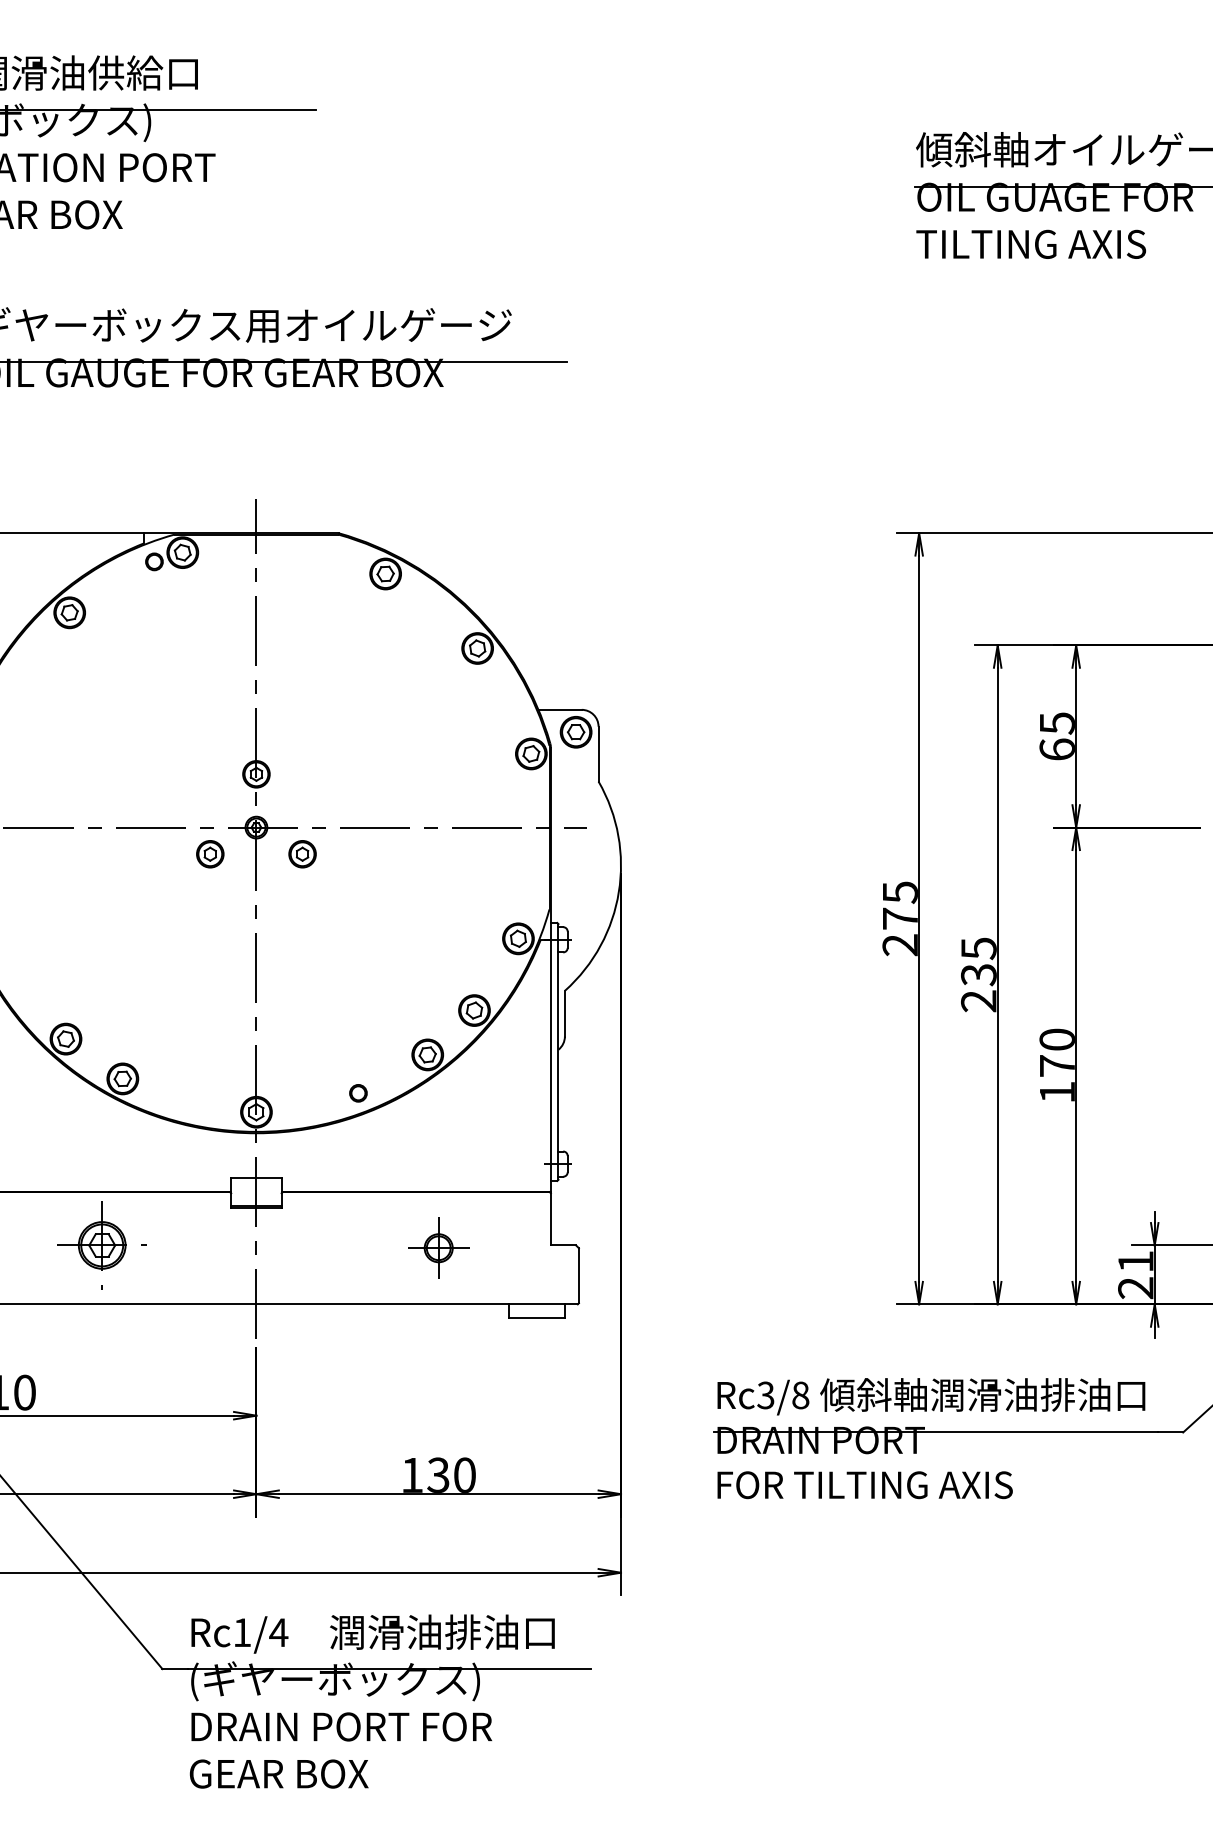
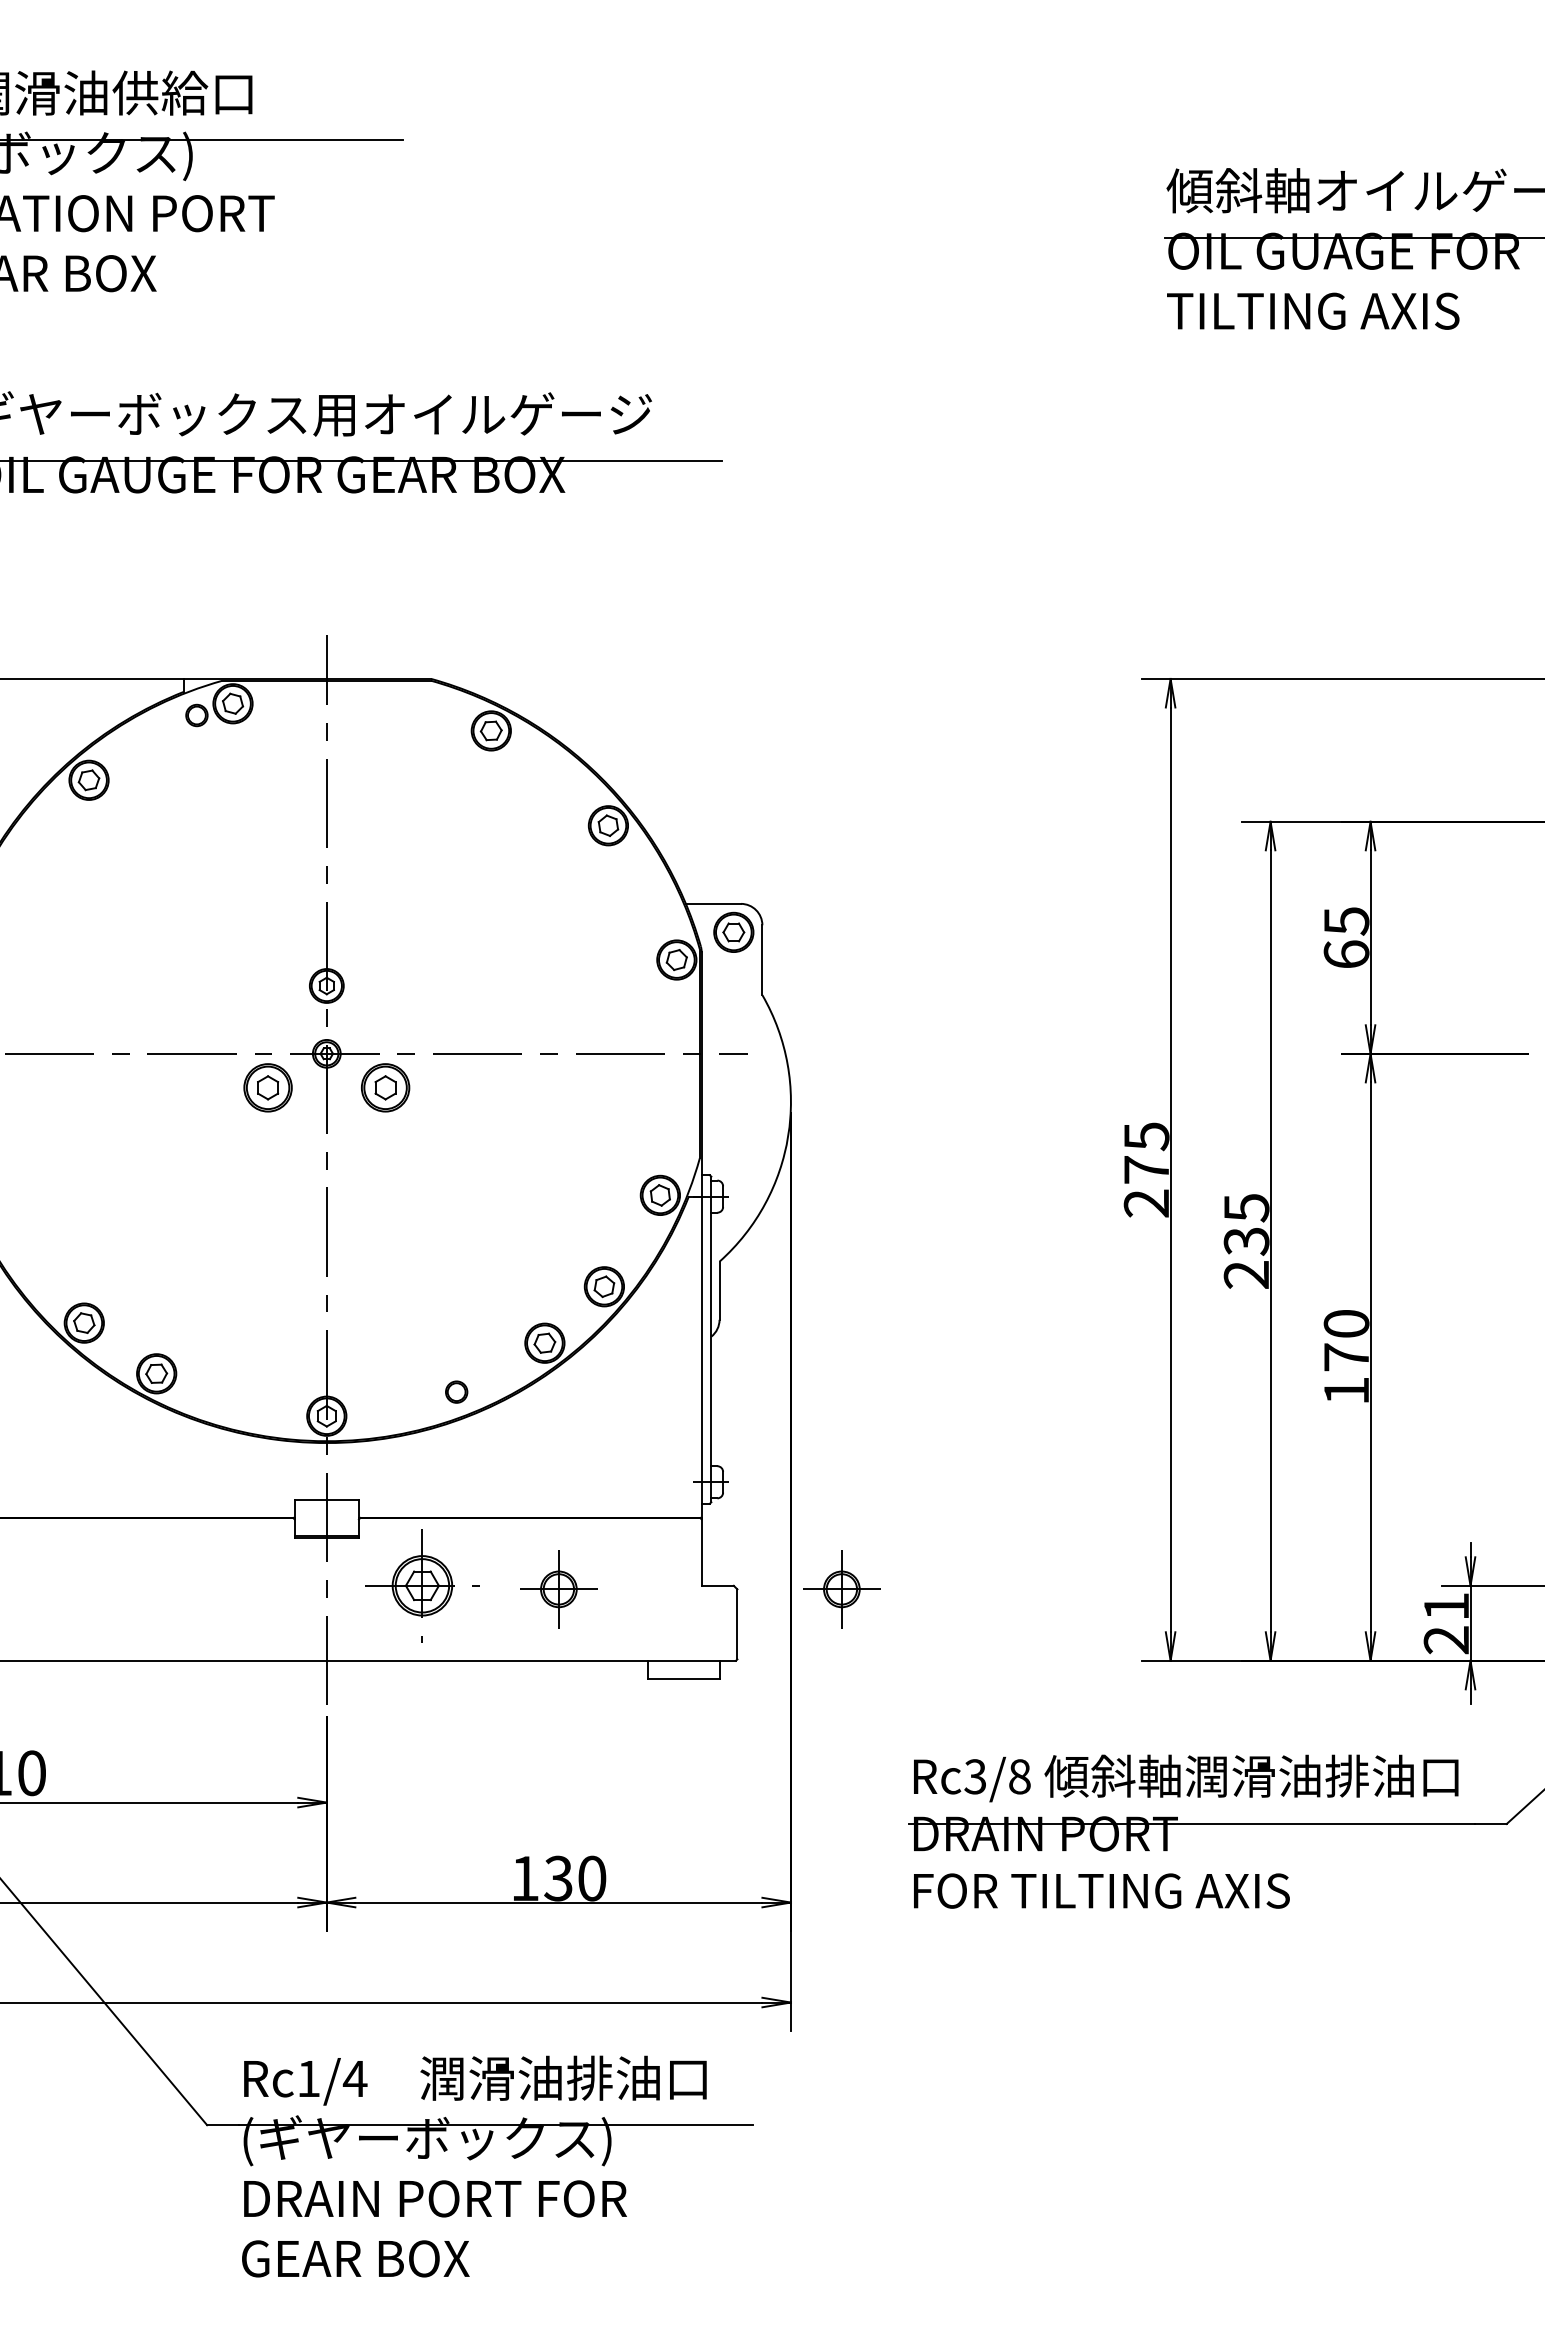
part: (209, 854) -> (267, 1087), size x1.4
part: (302, 854) -> (385, 1087), size x1.4
part: (102, 1245) -> (422, 1585), moved
part: (660, 1248) -> (841, 1589), added

